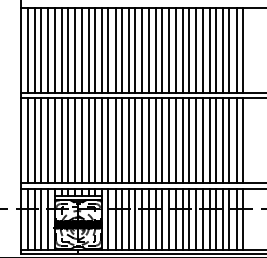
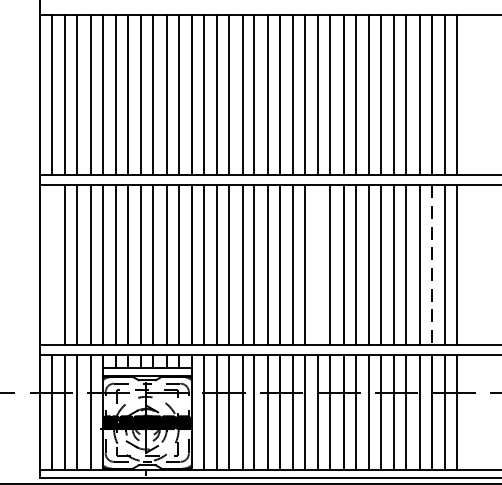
line: (27, 140) -> (51, 264), removed
line: (169, 140) -> (318, 264), removed
line: (229, 141) -> (431, 266), solid -> dashed

